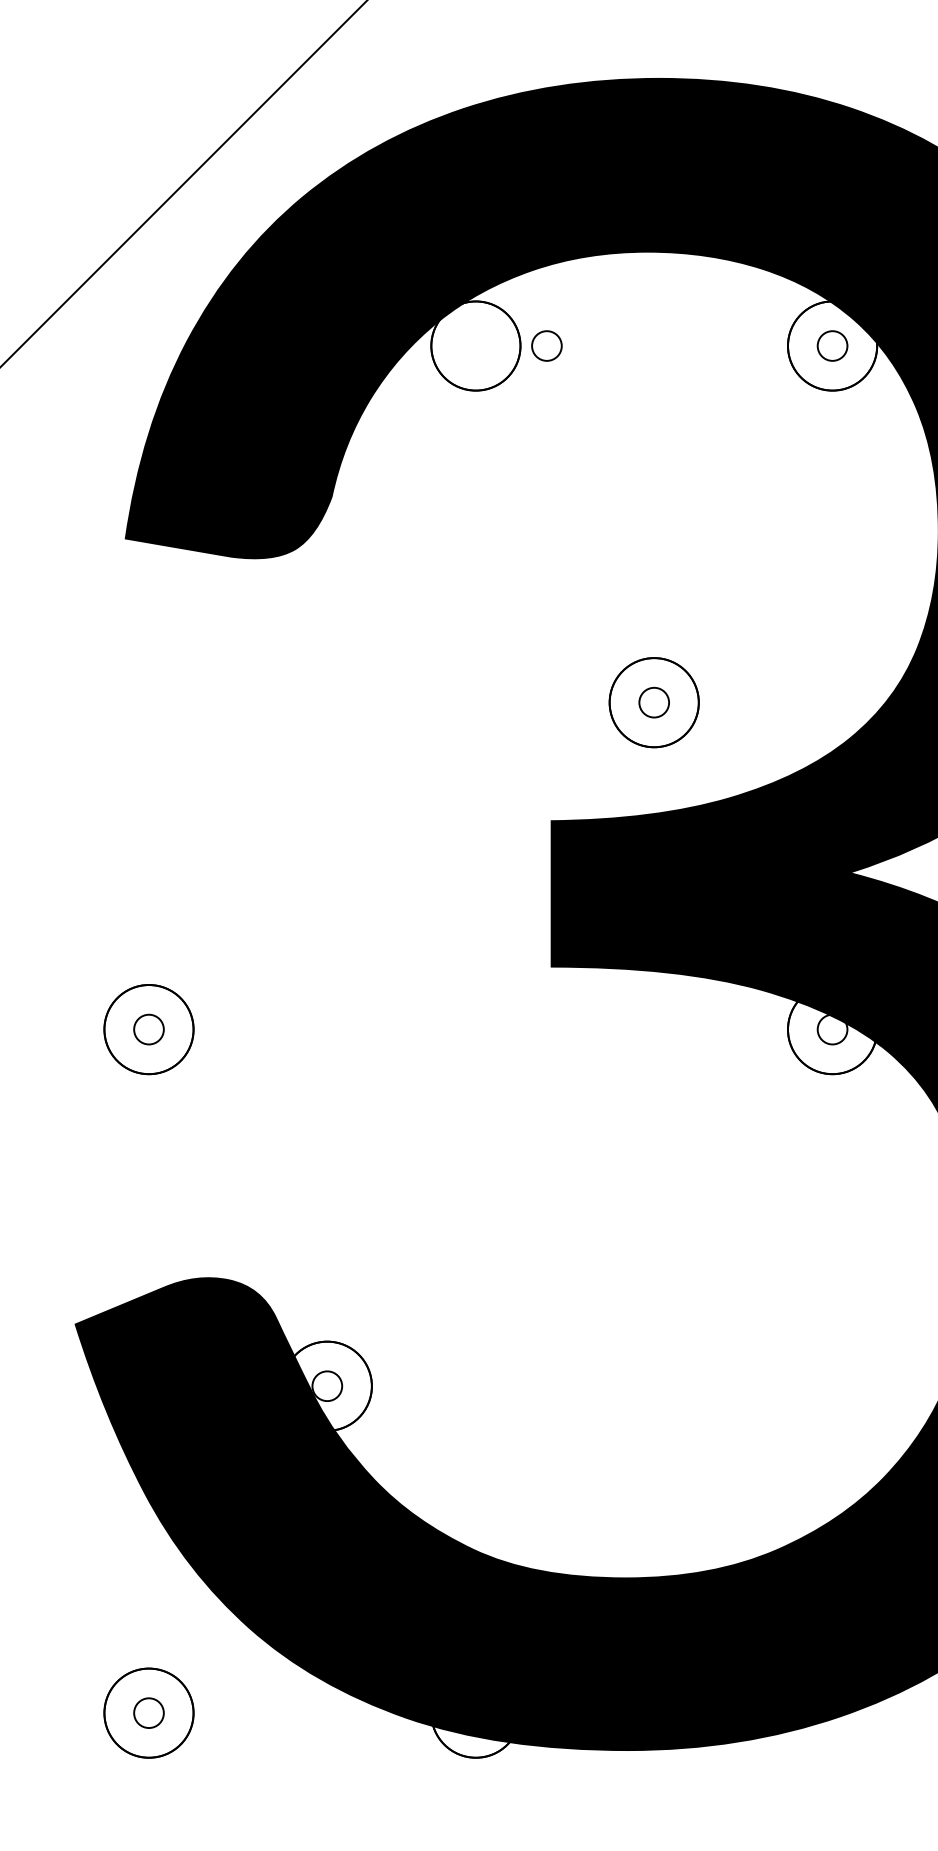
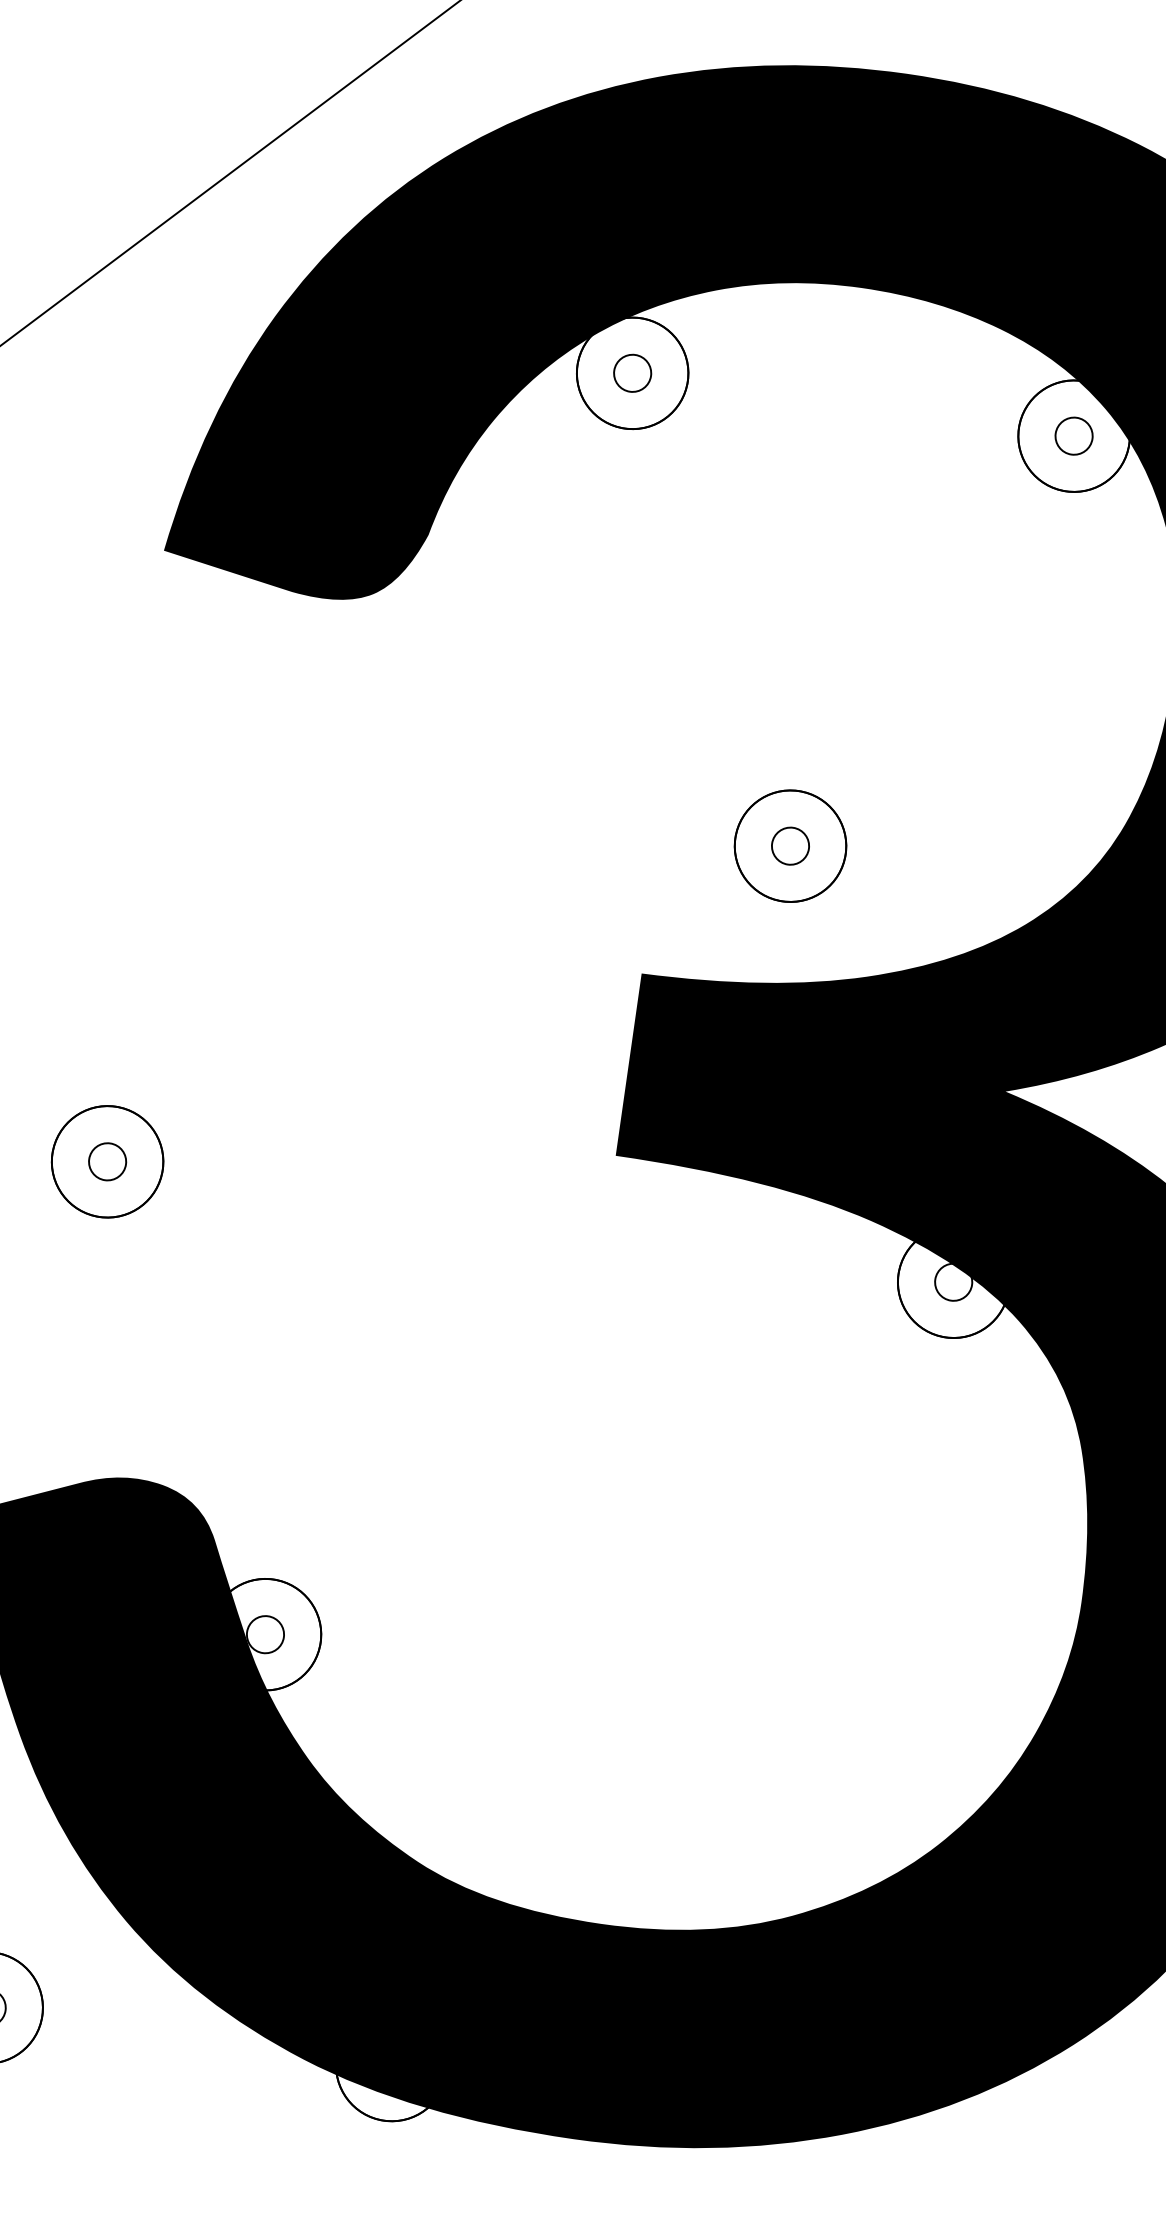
part: (546, 345) -> (632, 372), moved

